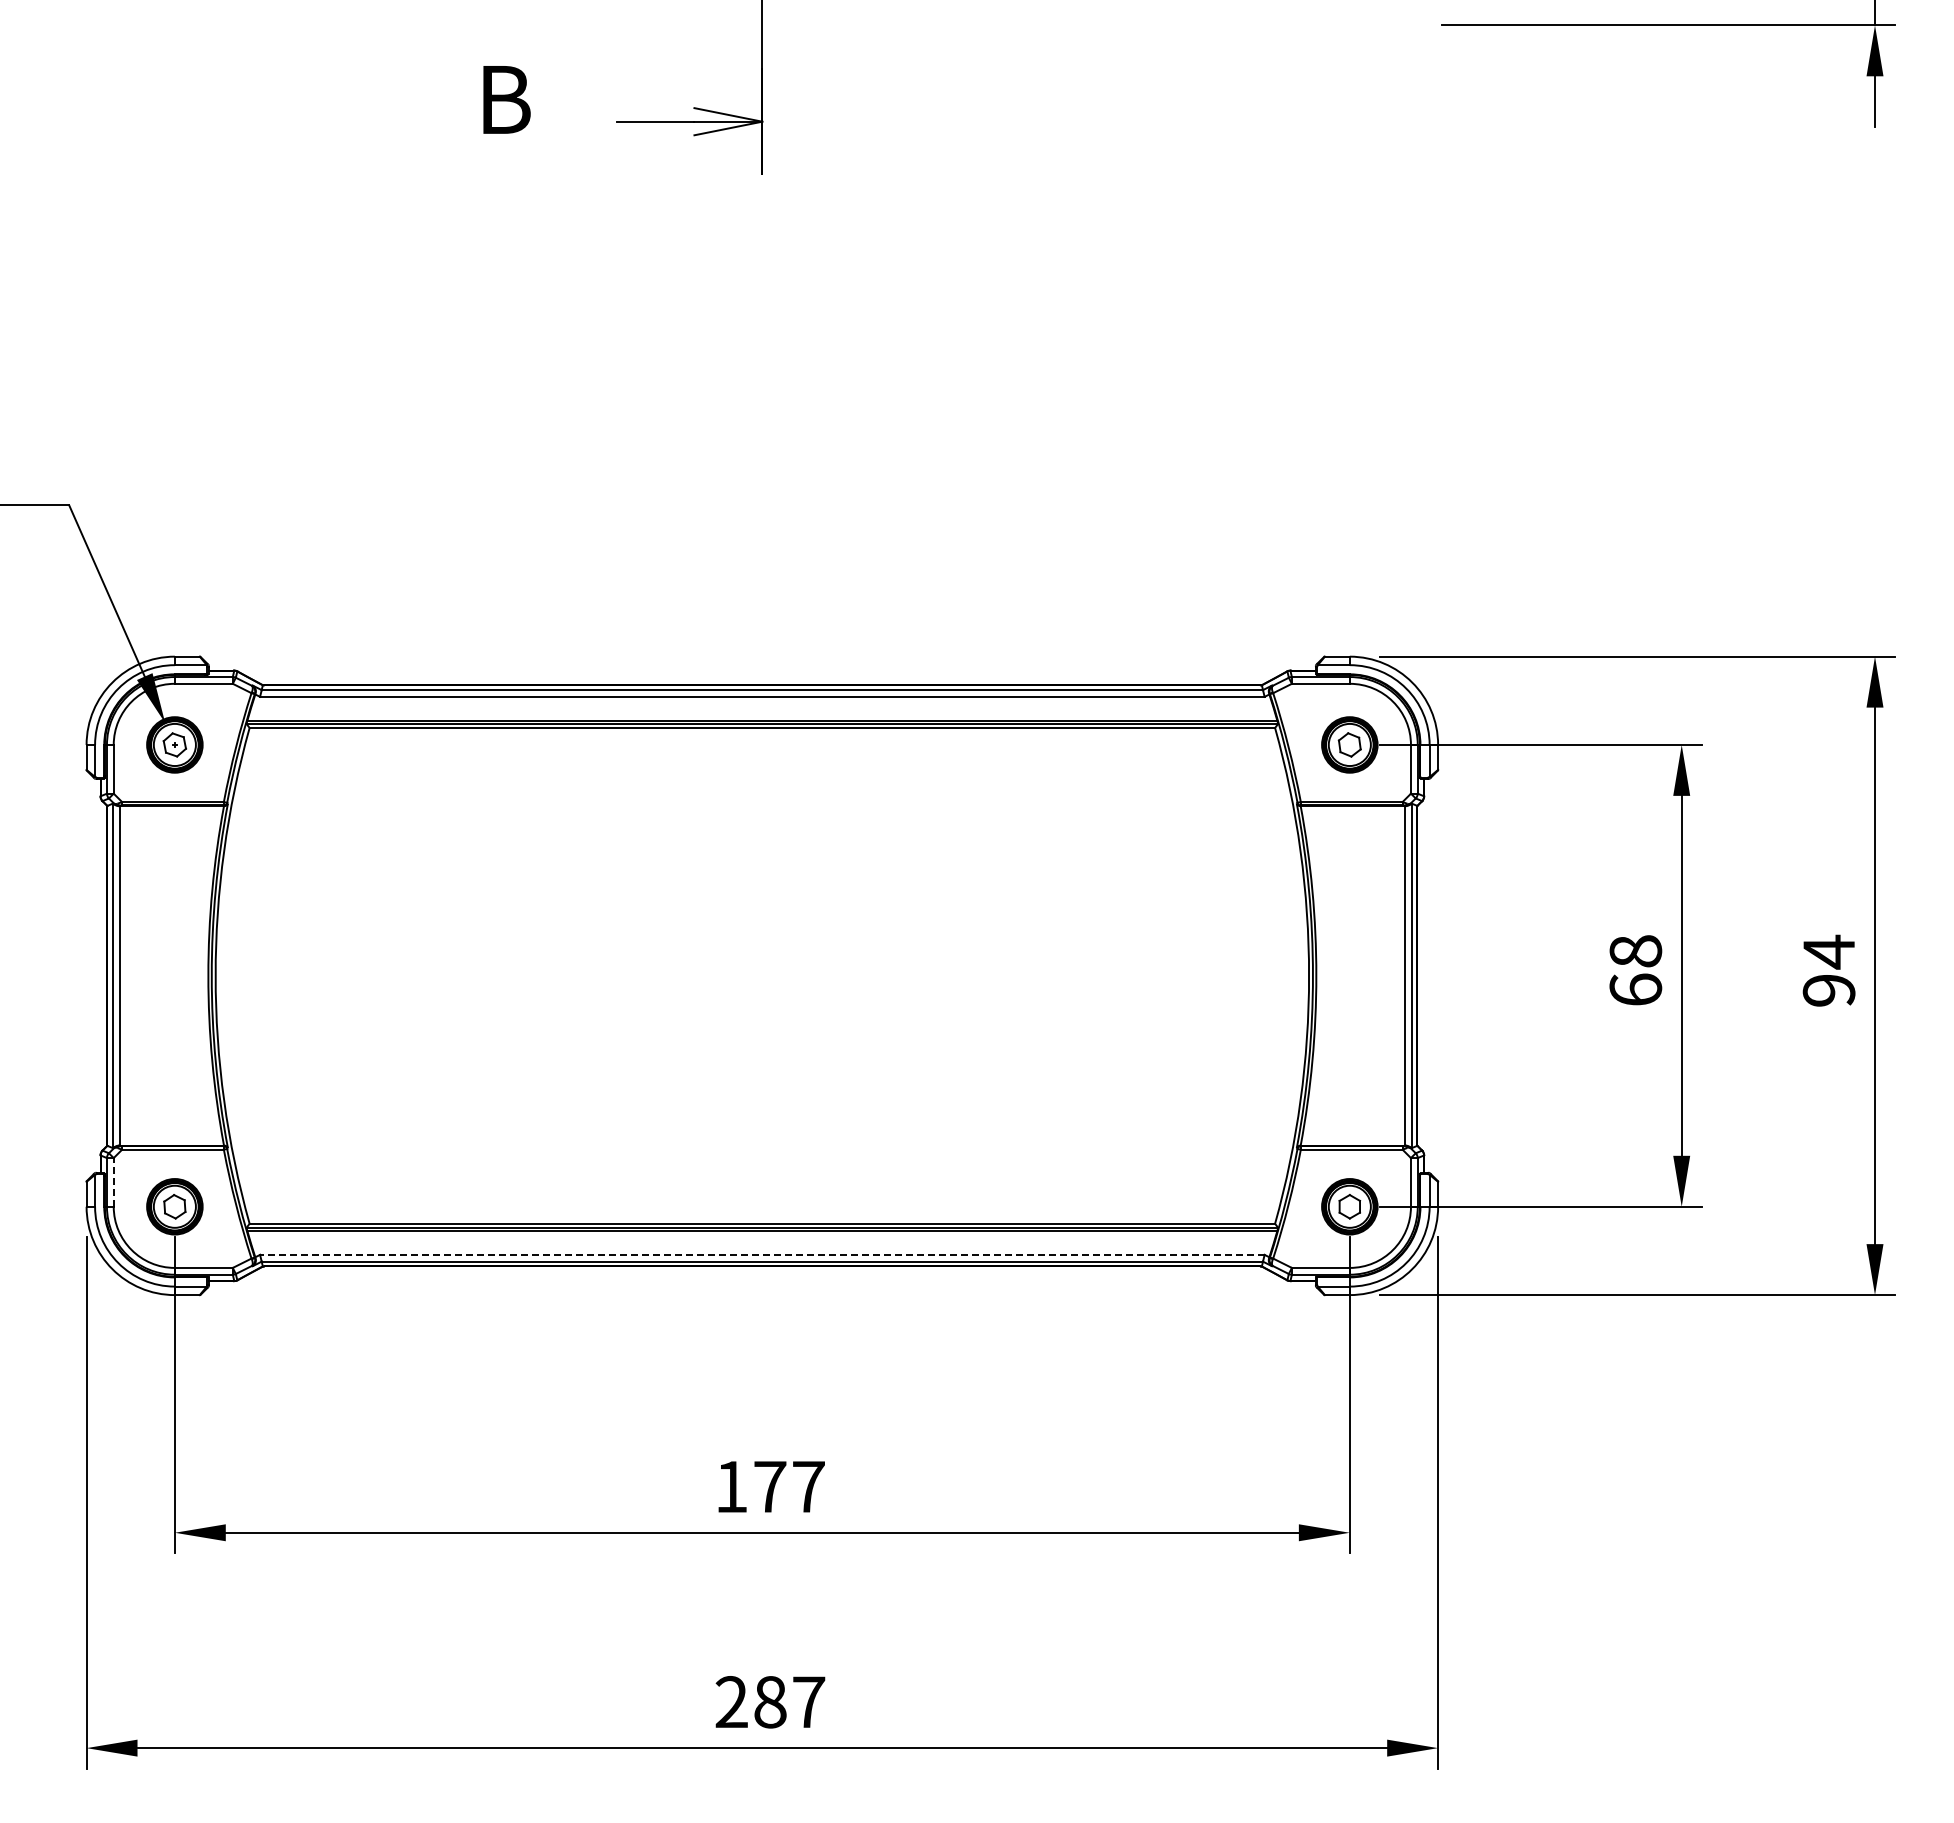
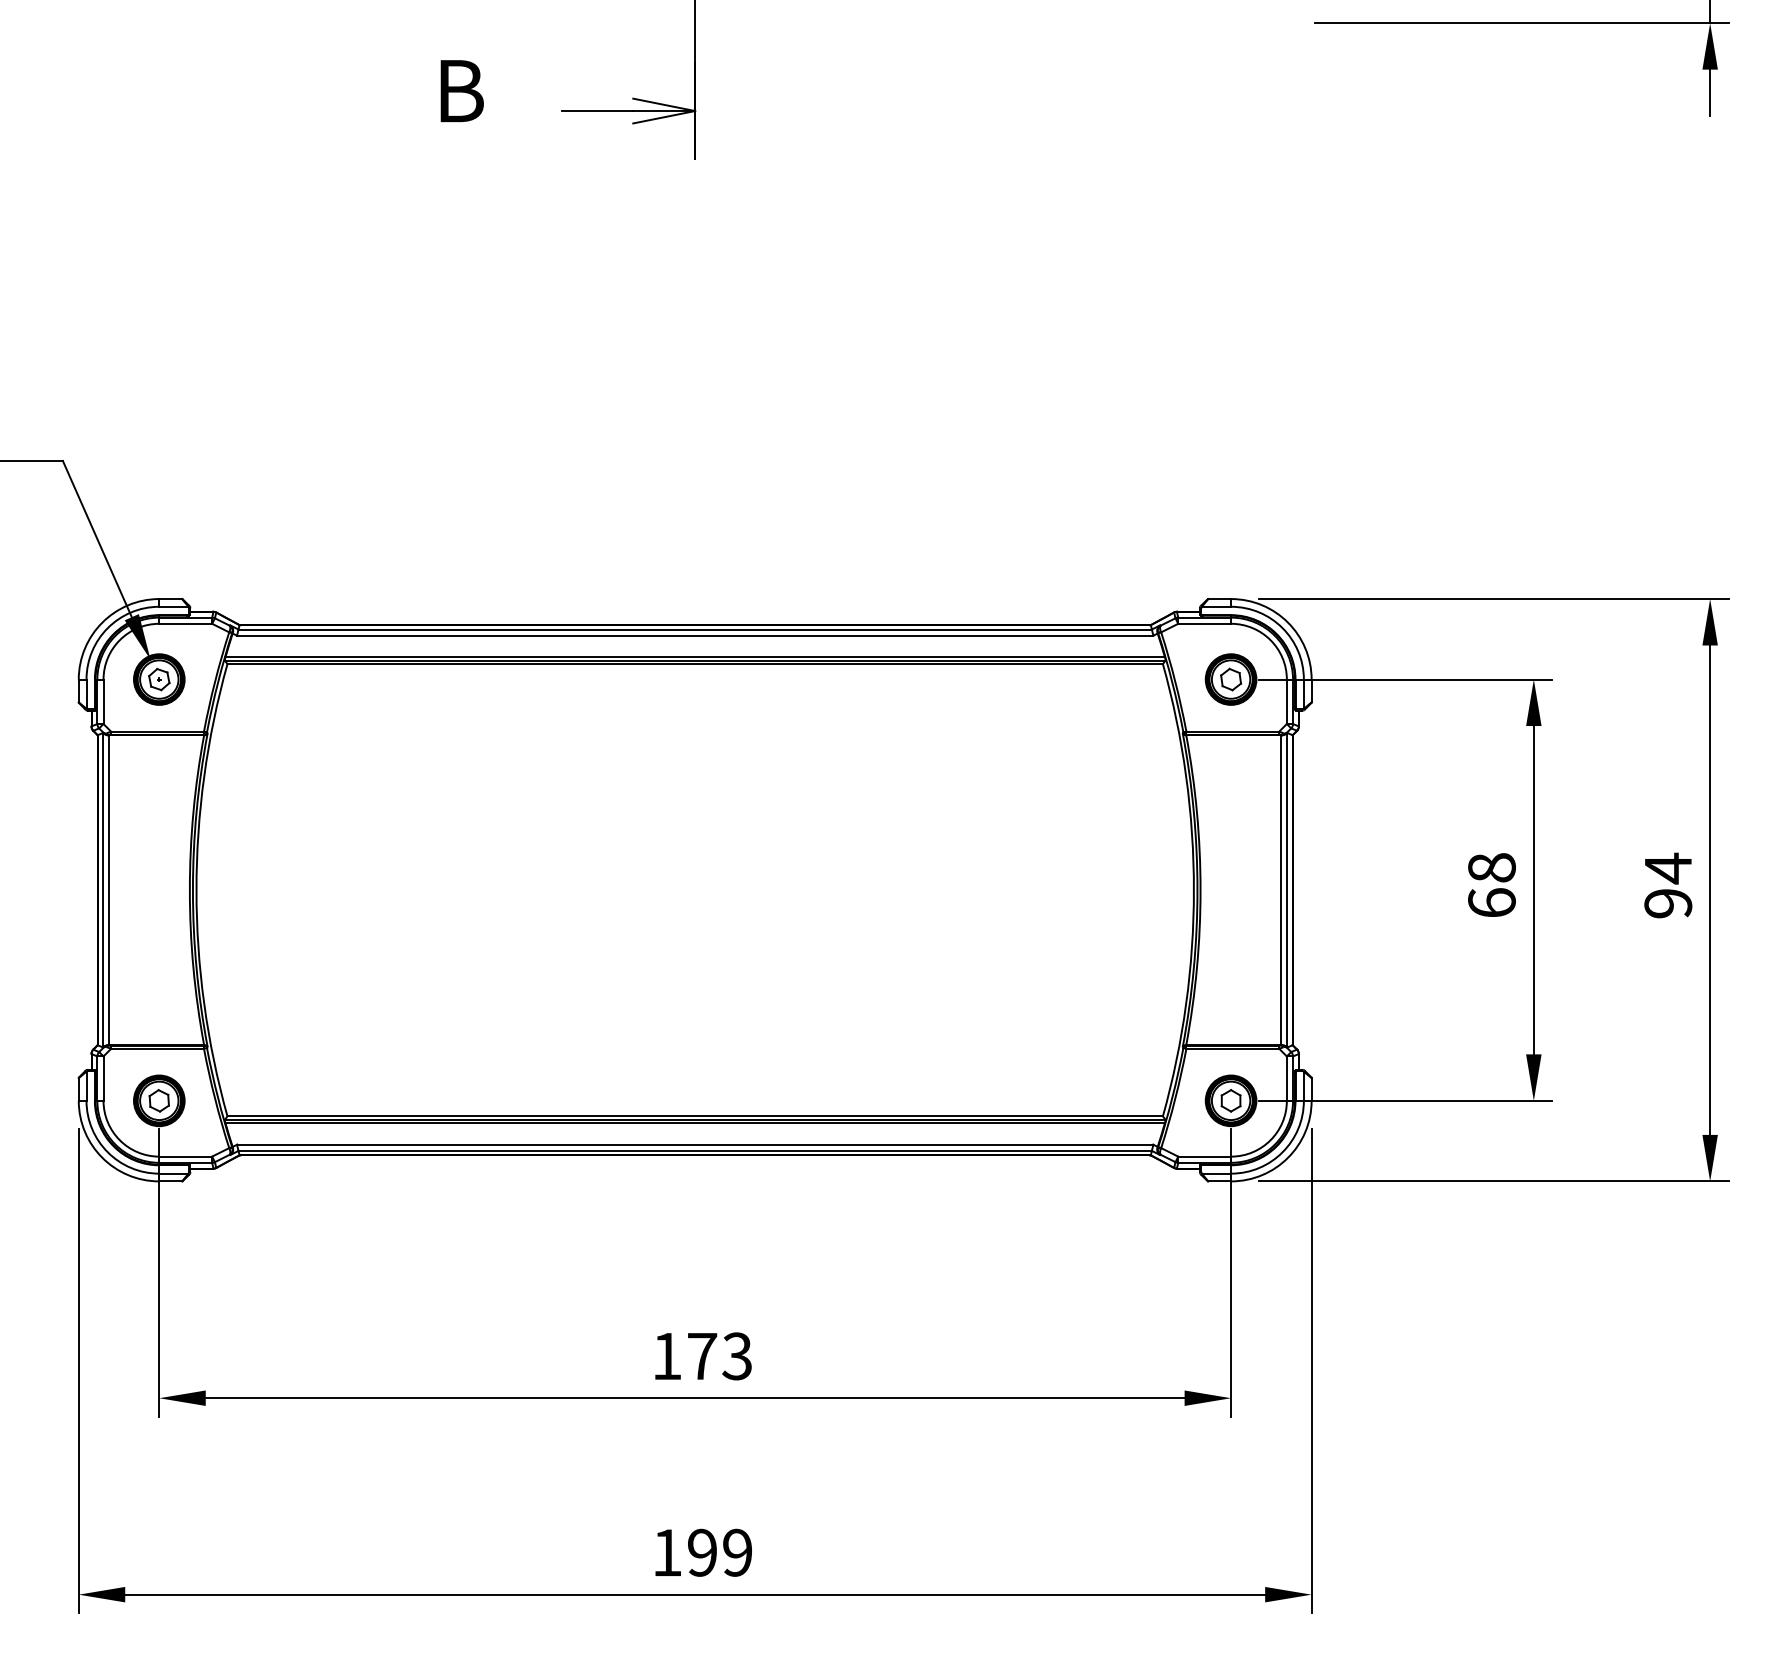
line: (113, 1181) -> (103, 1077), dashed -> solid
line: (761, 1254) -> (694, 1144), dashed -> solid
text: (808, 1486) -> (737, 1356), 177 -> 173
text: (770, 1702) -> (702, 1553), 287 -> 199

